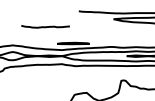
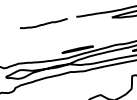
line: (45, 26) -> (43, 23), moved

